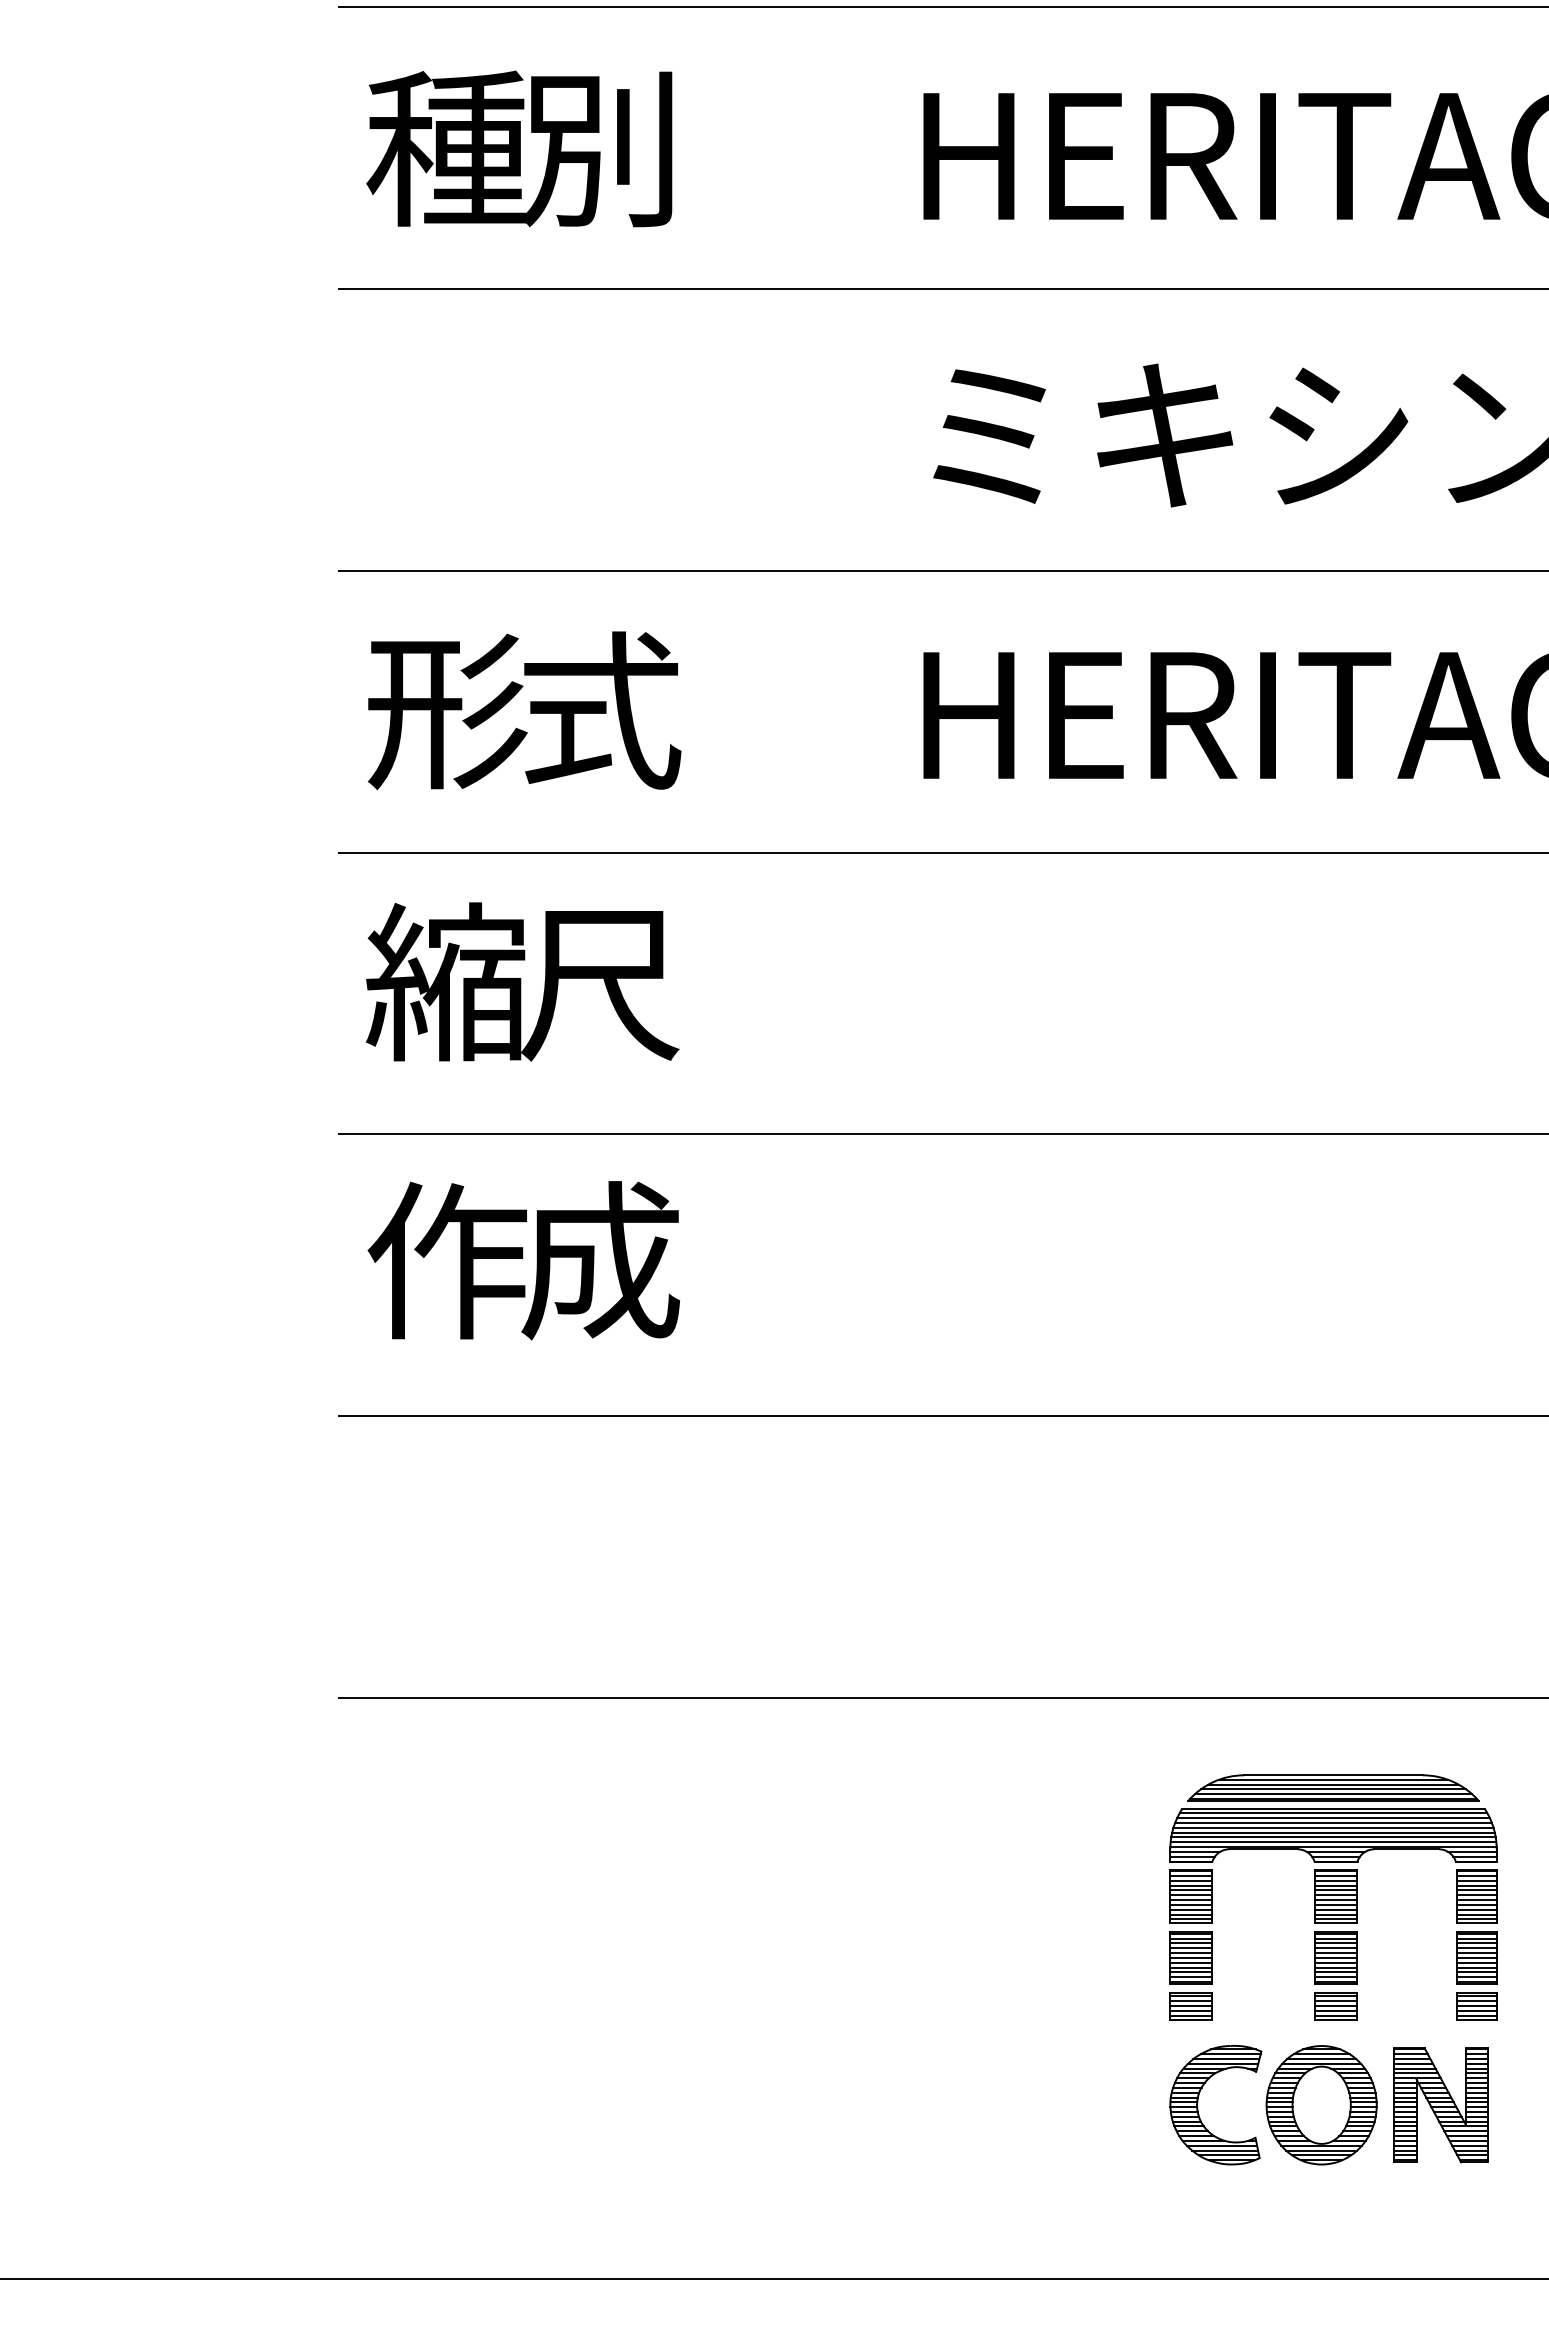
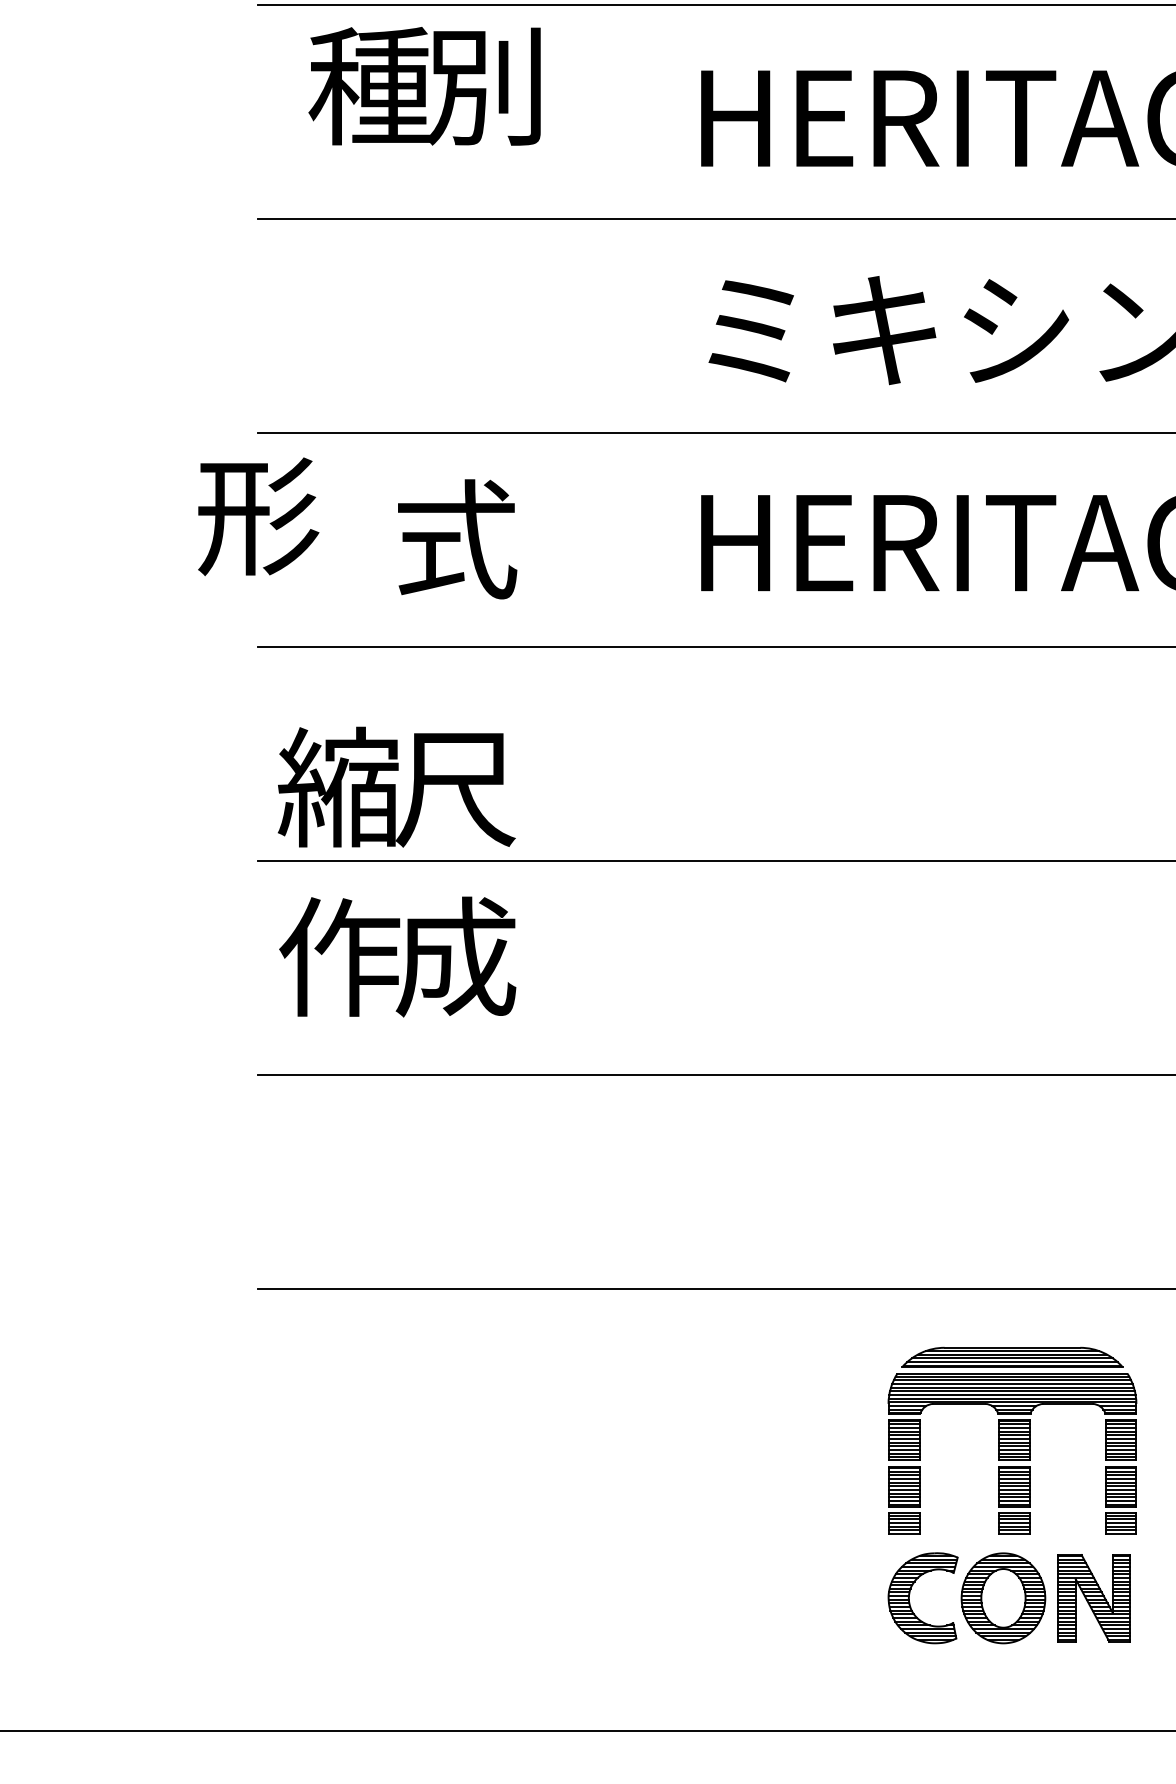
text: (519, 148) -> (424, 86), moved
text: (447, 711) -> (258, 516), moved
text: (522, 981) -> (396, 786), moved

